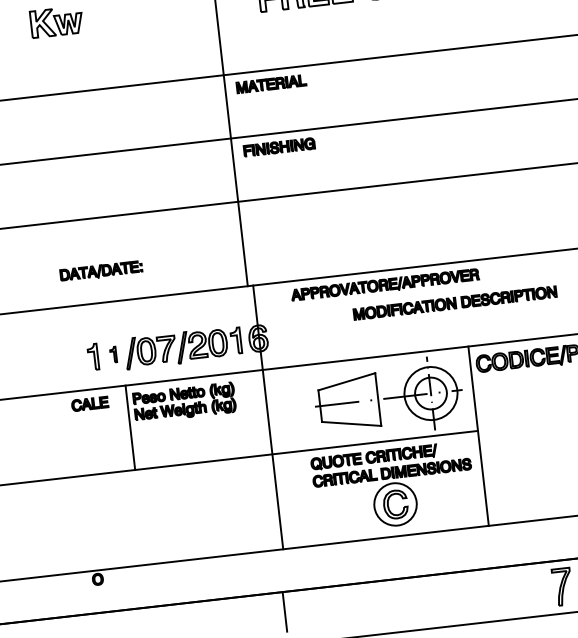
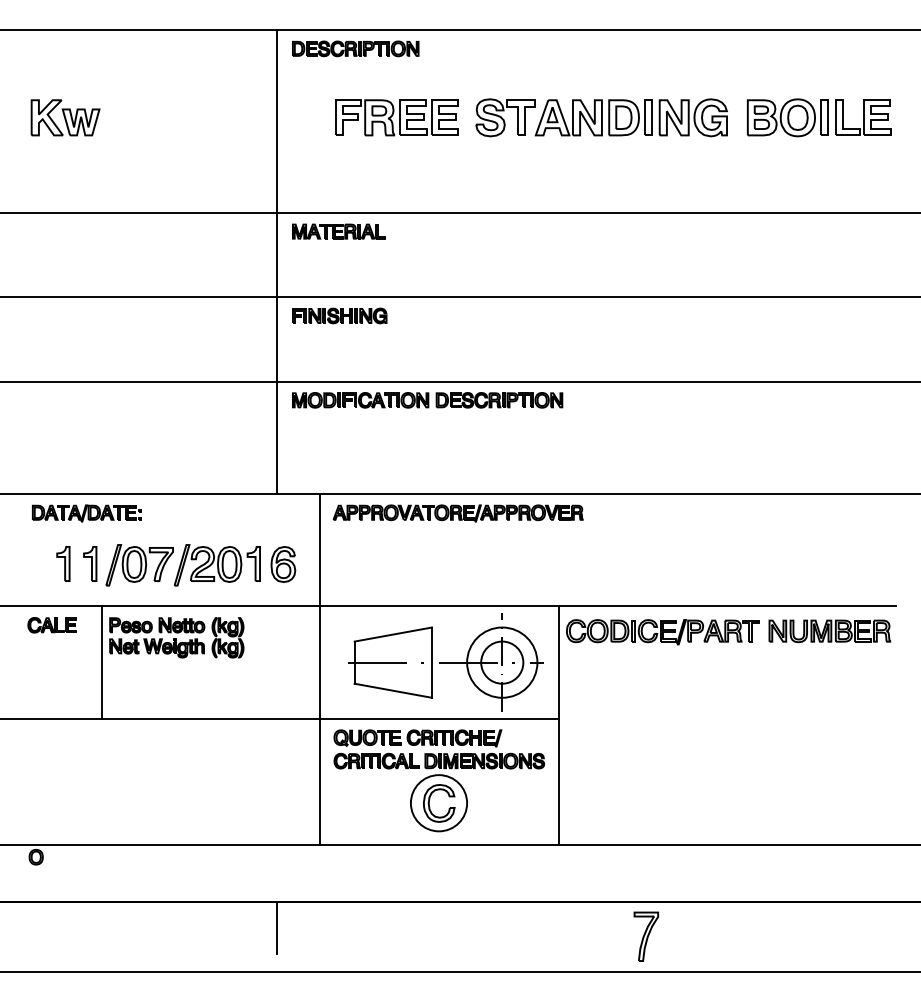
part: (101, 271) -> (86, 513), moved
part: (455, 303) -> (427, 400), moved
part: (113, 354) -> (90, 563), size x1.67
line: (268, 417) -> (319, 669), moved

